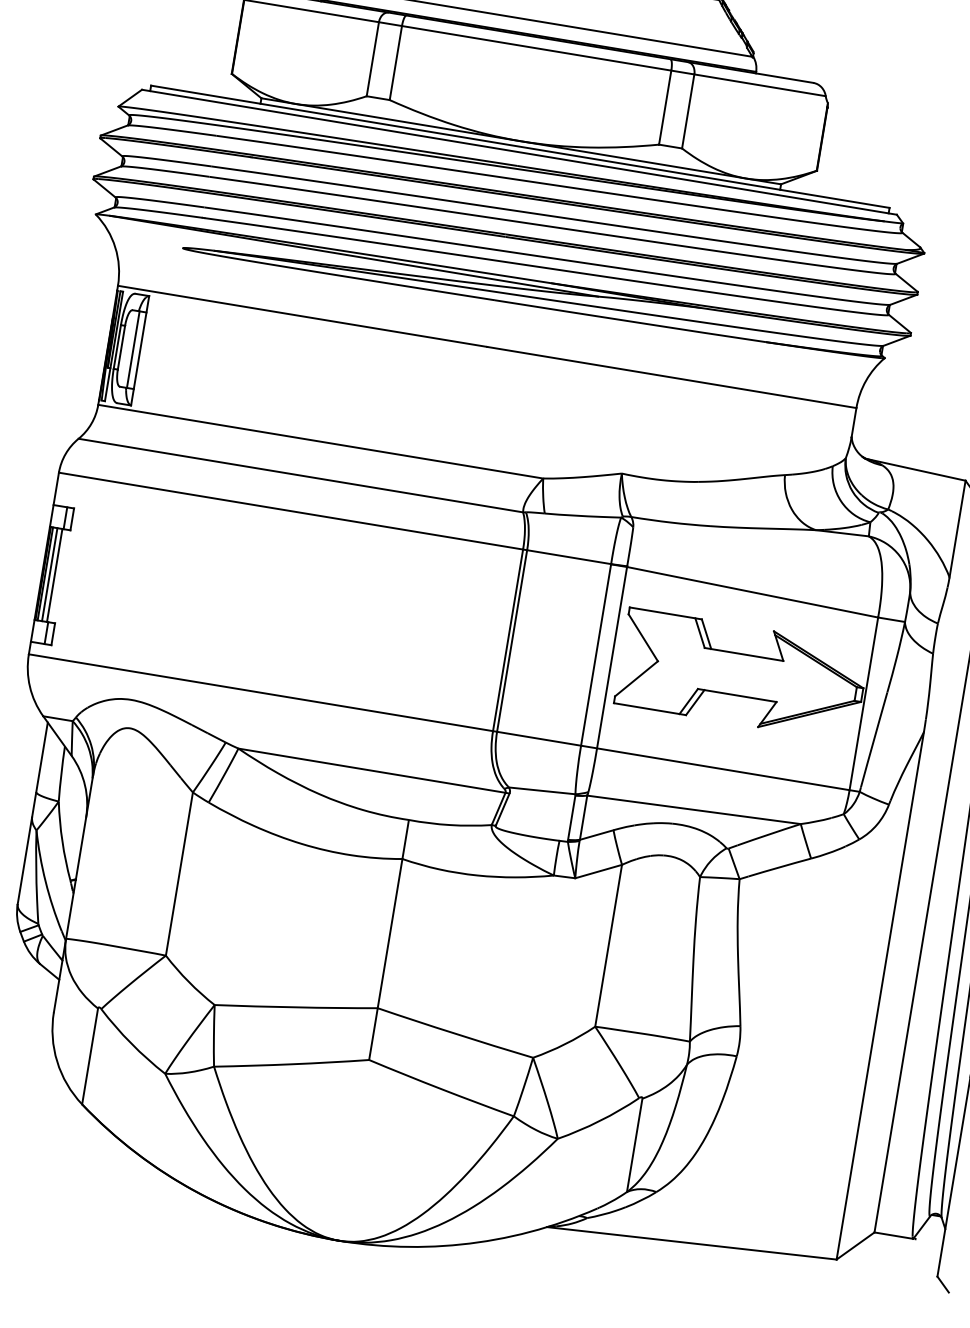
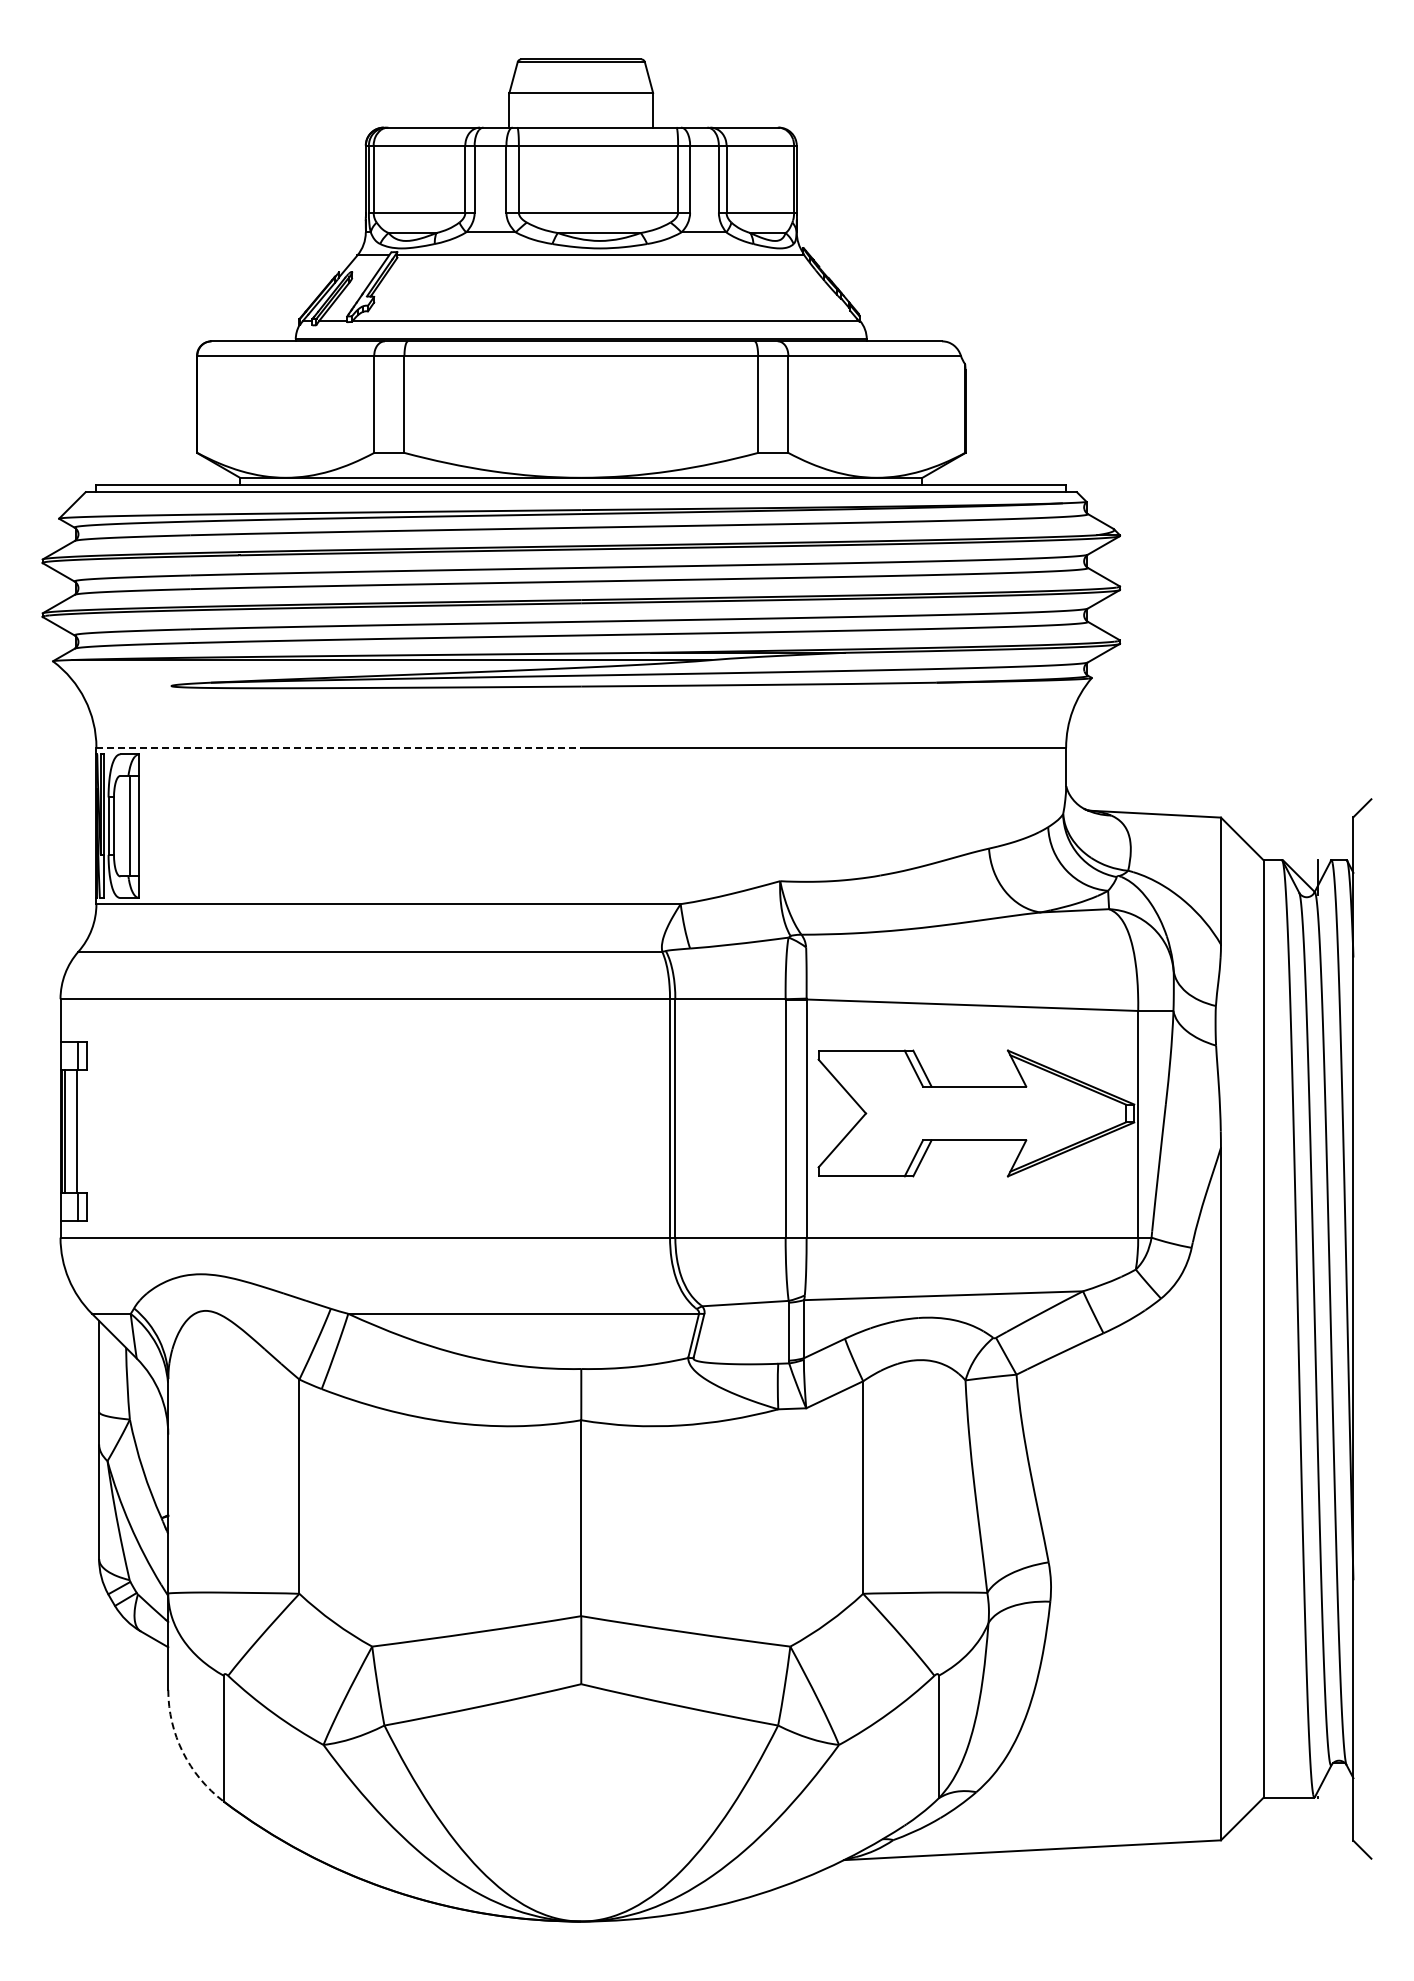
line: (303, 316) -> (339, 747), solid -> dashed
line: (49, 574) -> (70, 1131), removed
arc: (56, 1061) -> (182, 1752), solid -> dashed

